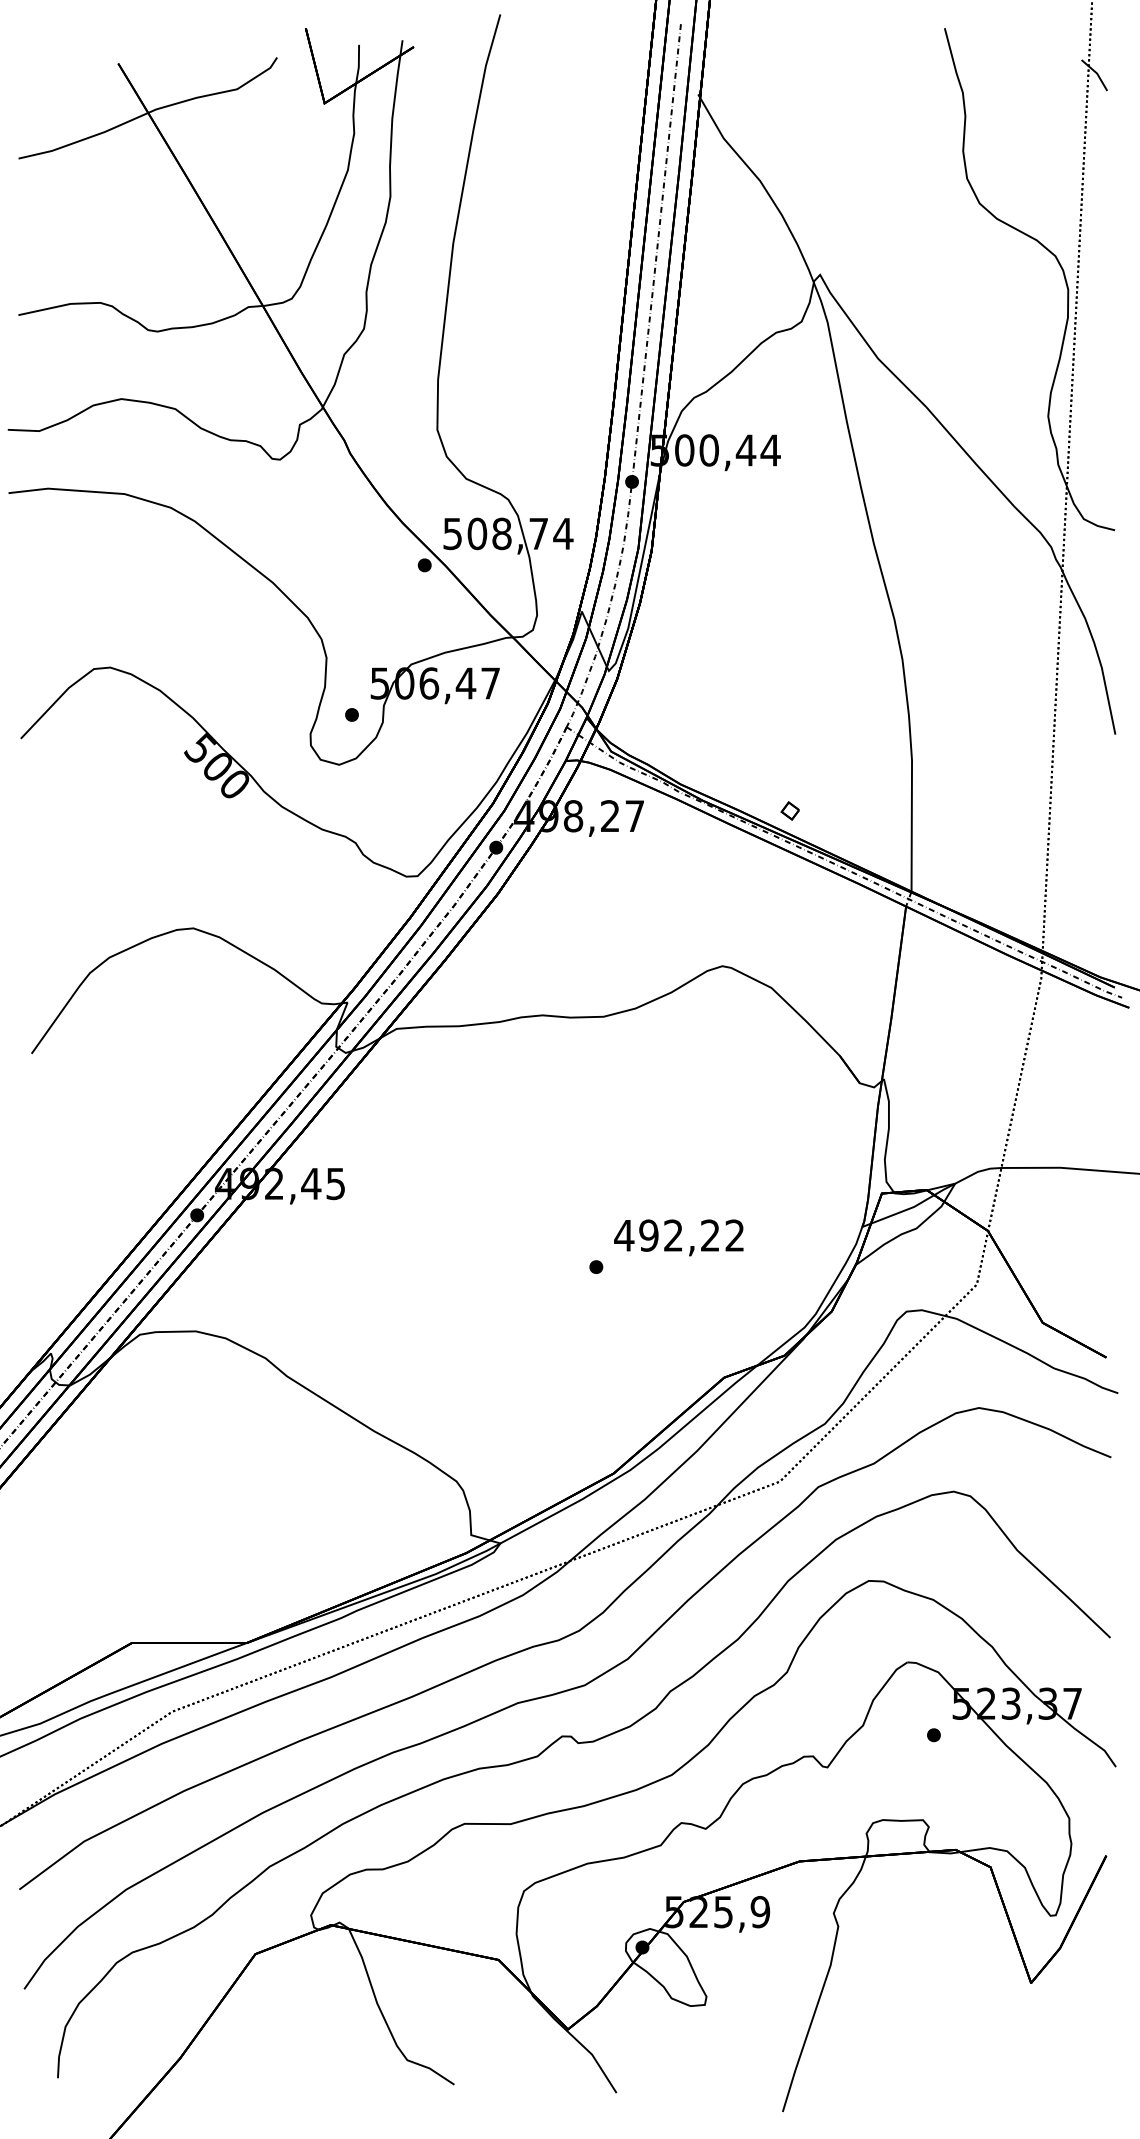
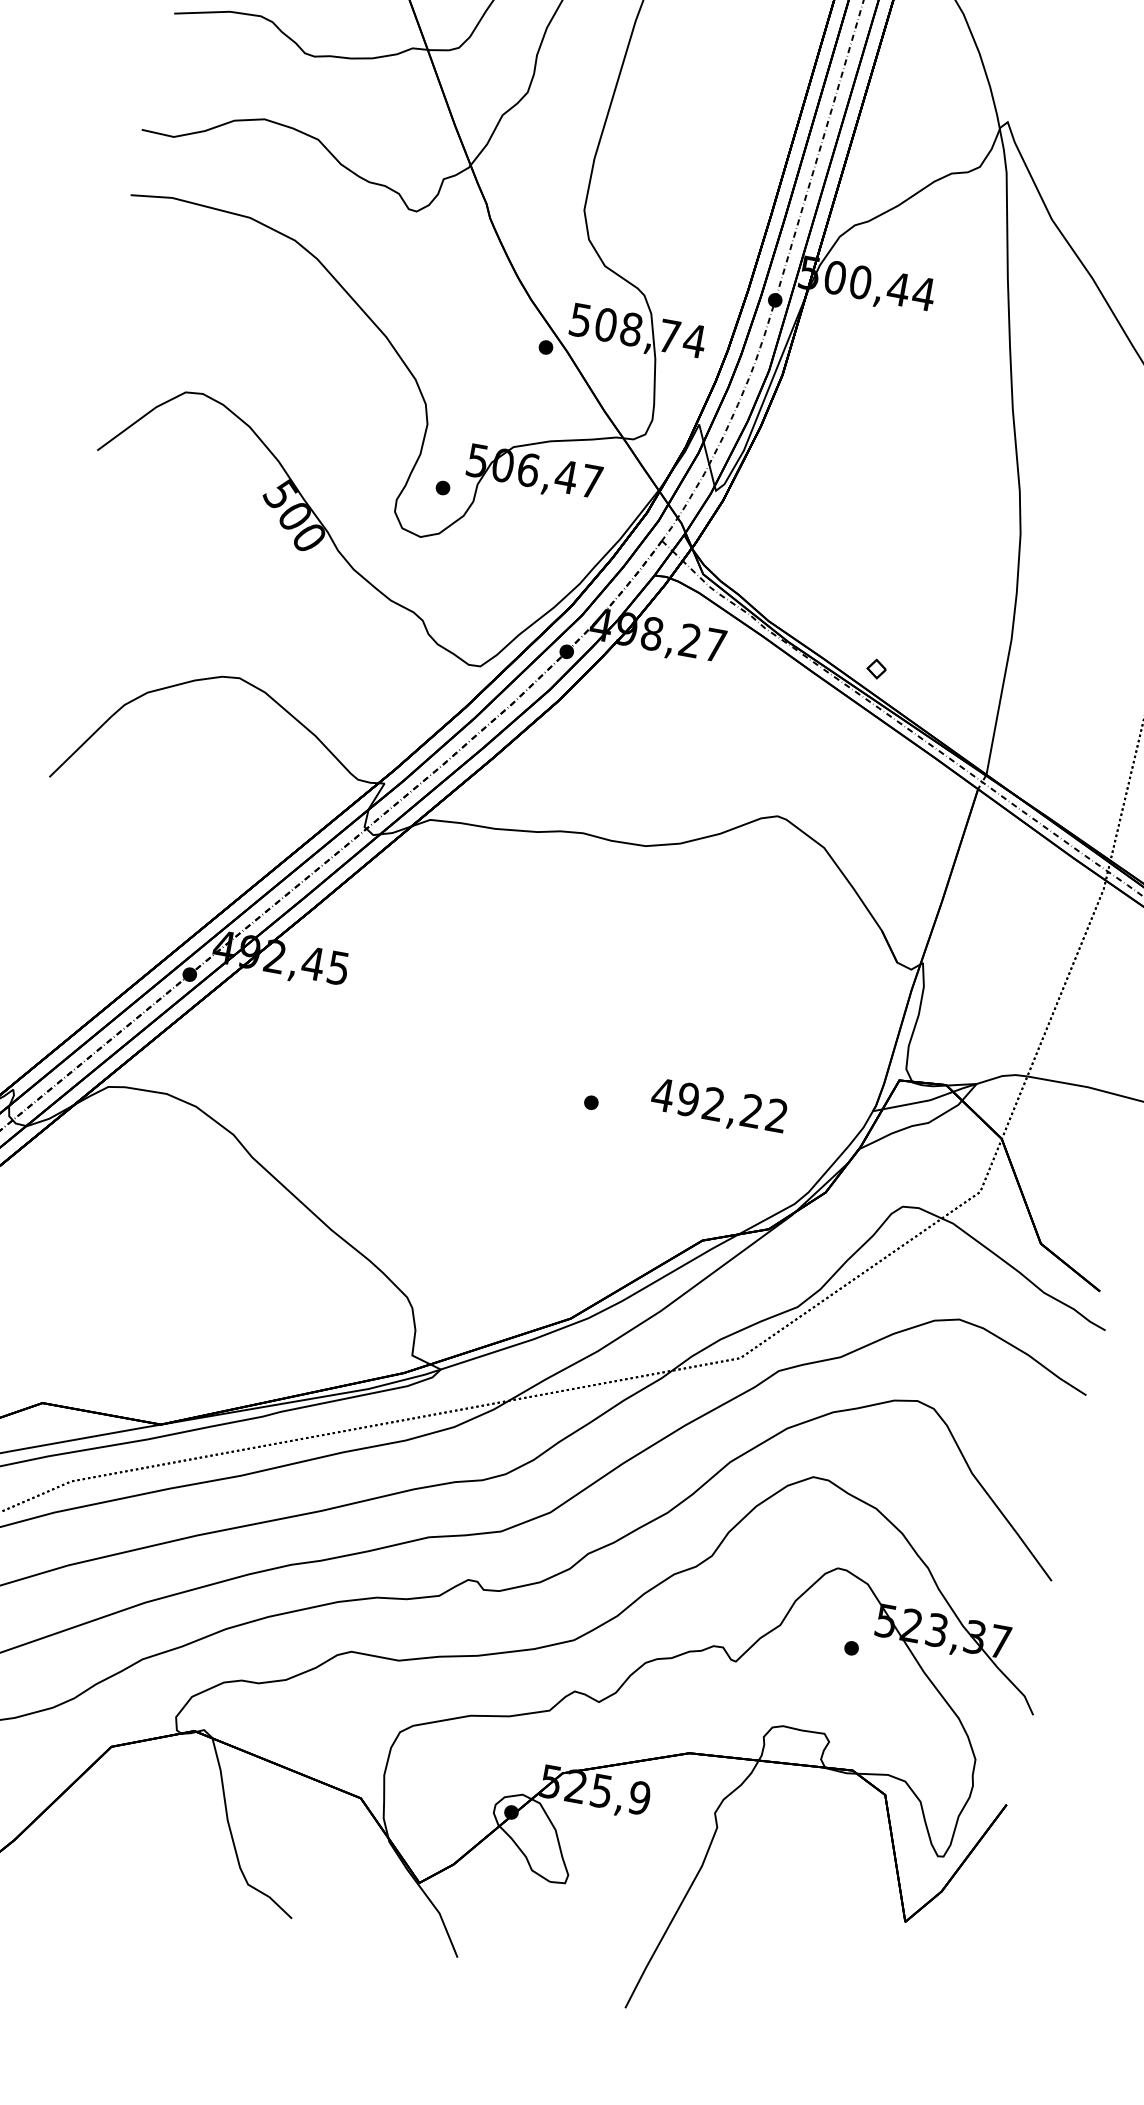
text: (678, 1237) -> (718, 1107), moved

